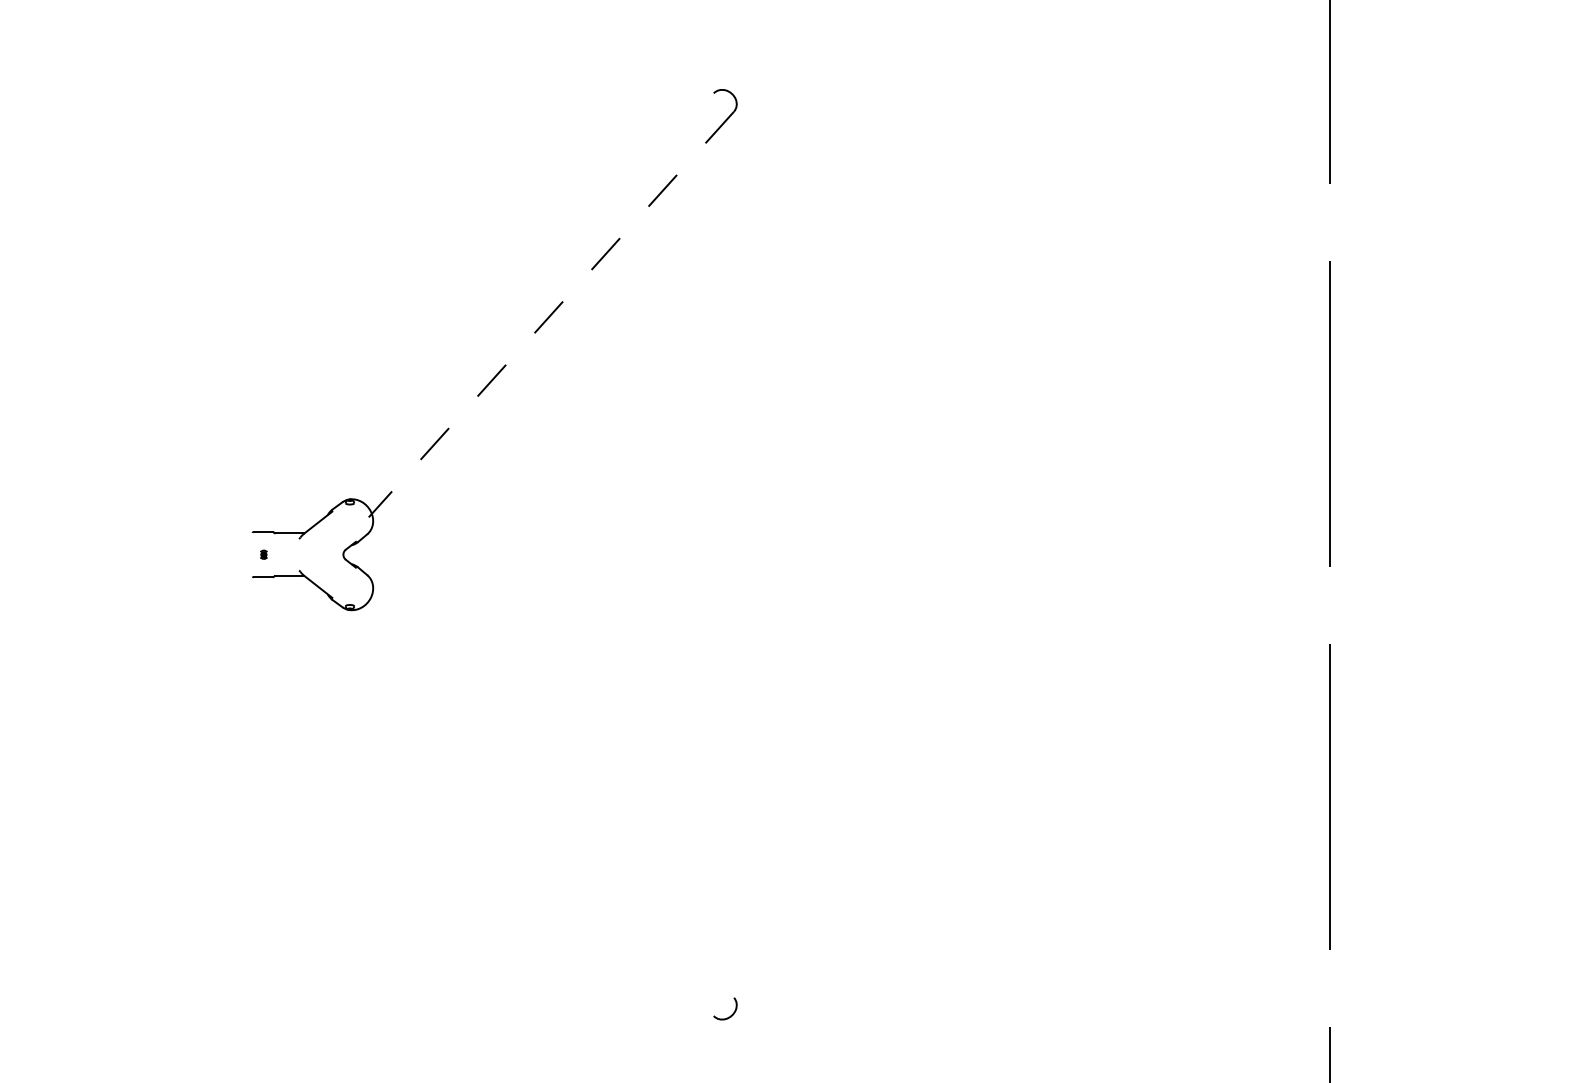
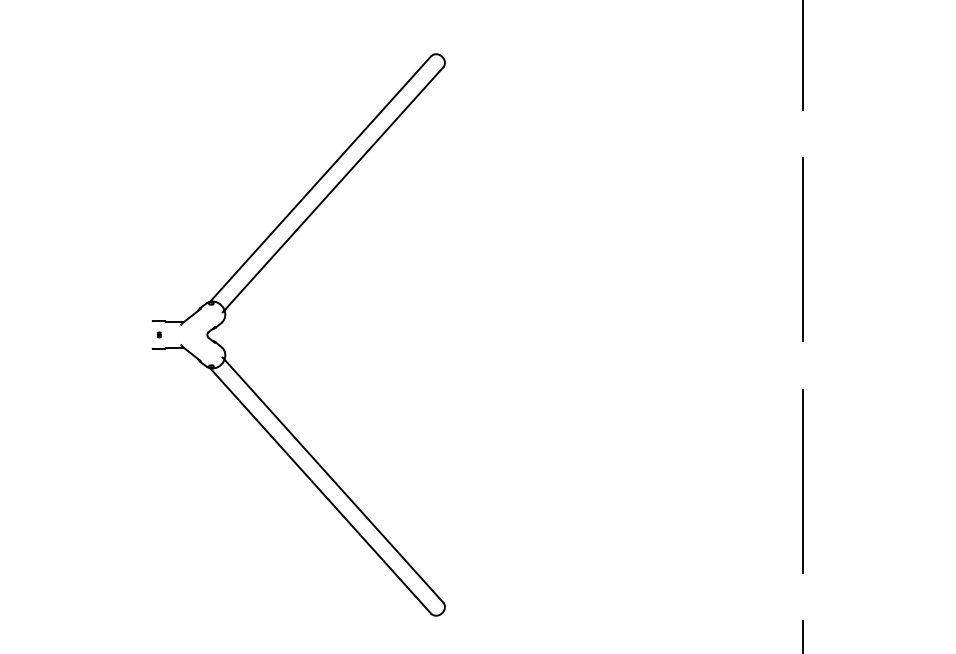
line: (530, 295) -> (320, 178), added
line: (550, 313) -> (332, 189), dashed -> solid
line: (550, 793) -> (332, 479), added
line: (530, 812) -> (320, 490), added

